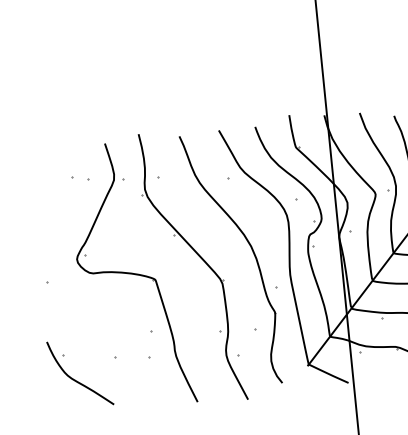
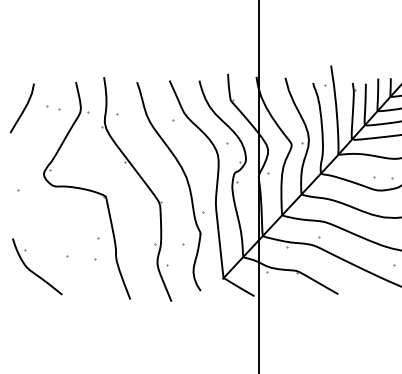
curve: (44, 182) -> (23, 108), added

